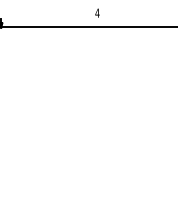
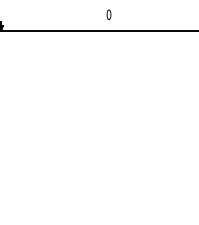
text: (97, 12) -> (109, 13), 4 -> 0

